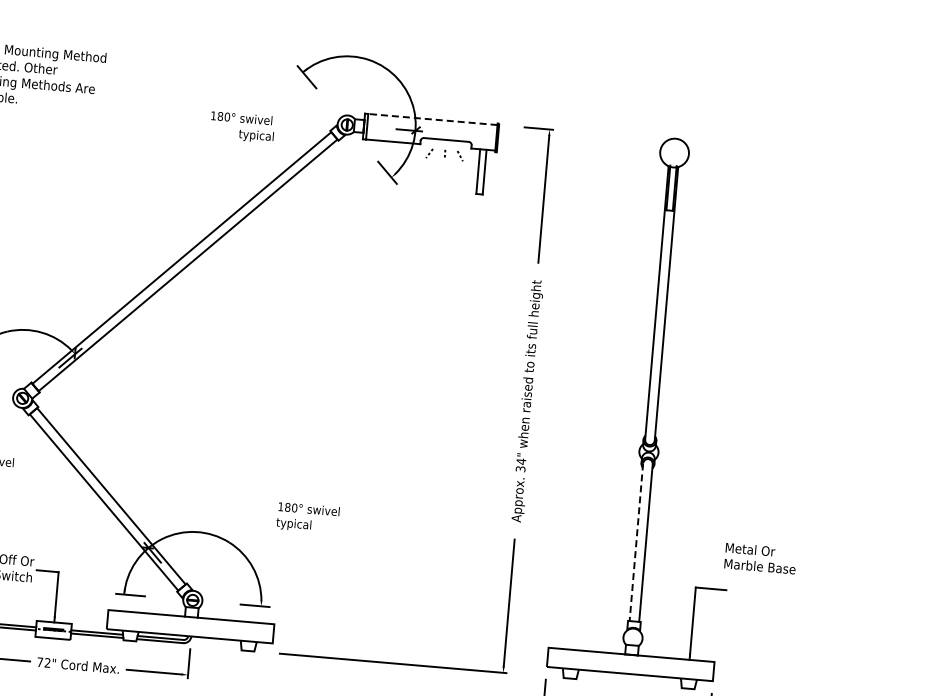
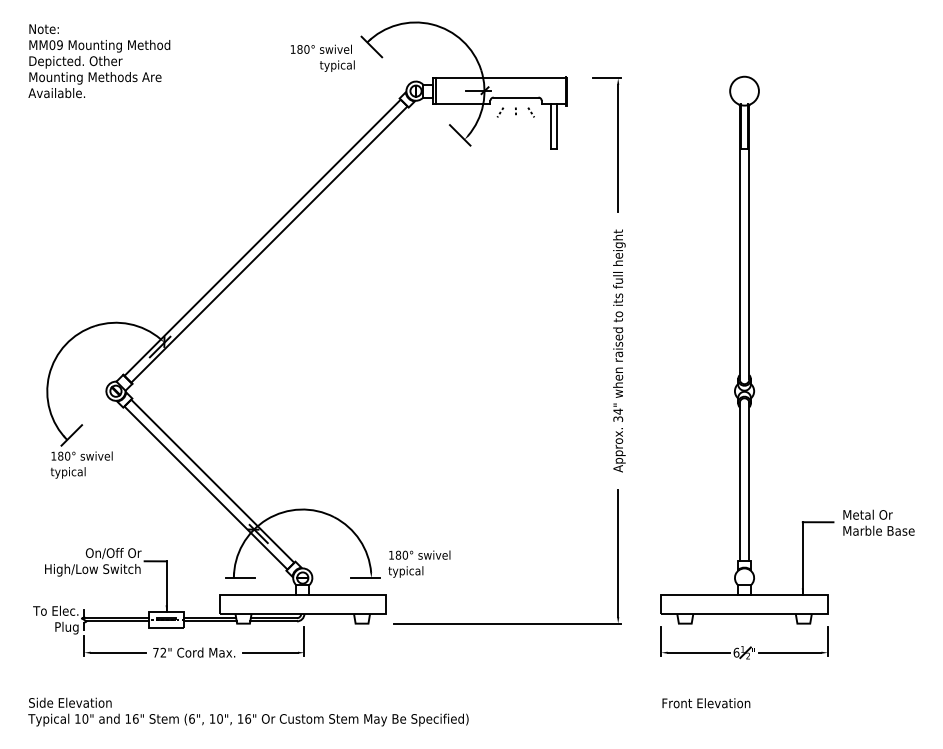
line: (432, 119) -> (500, 78), dashed -> solid
text: (242, 126) -> (322, 57), moved
text: (308, 517) -> (419, 563), moved
line: (636, 542) -> (739, 482), dashed -> solid
text: (760, 558) -> (878, 522), moved

